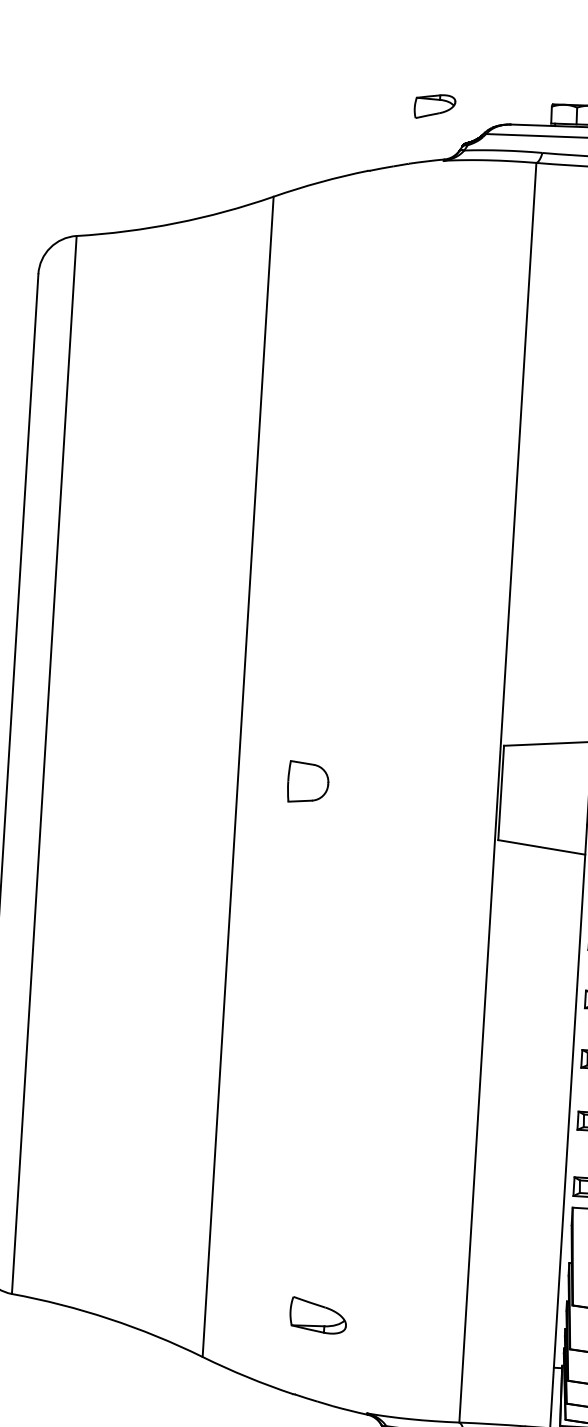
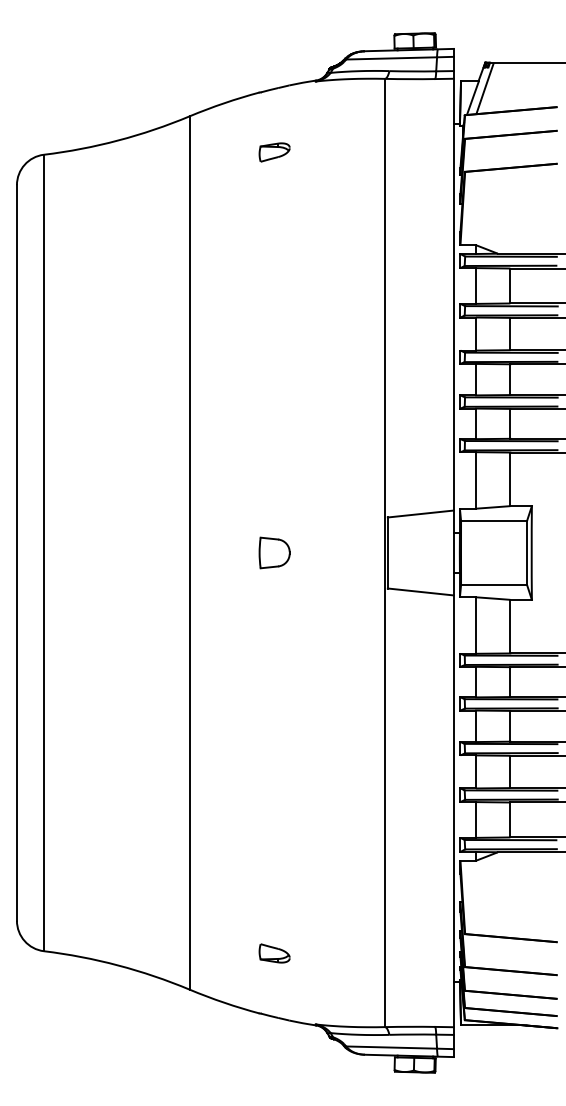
part: (434, 106) -> (274, 152), moved
part: (308, 781) -> (274, 552), moved
part: (318, 1315) -> (274, 953), size x0.71

